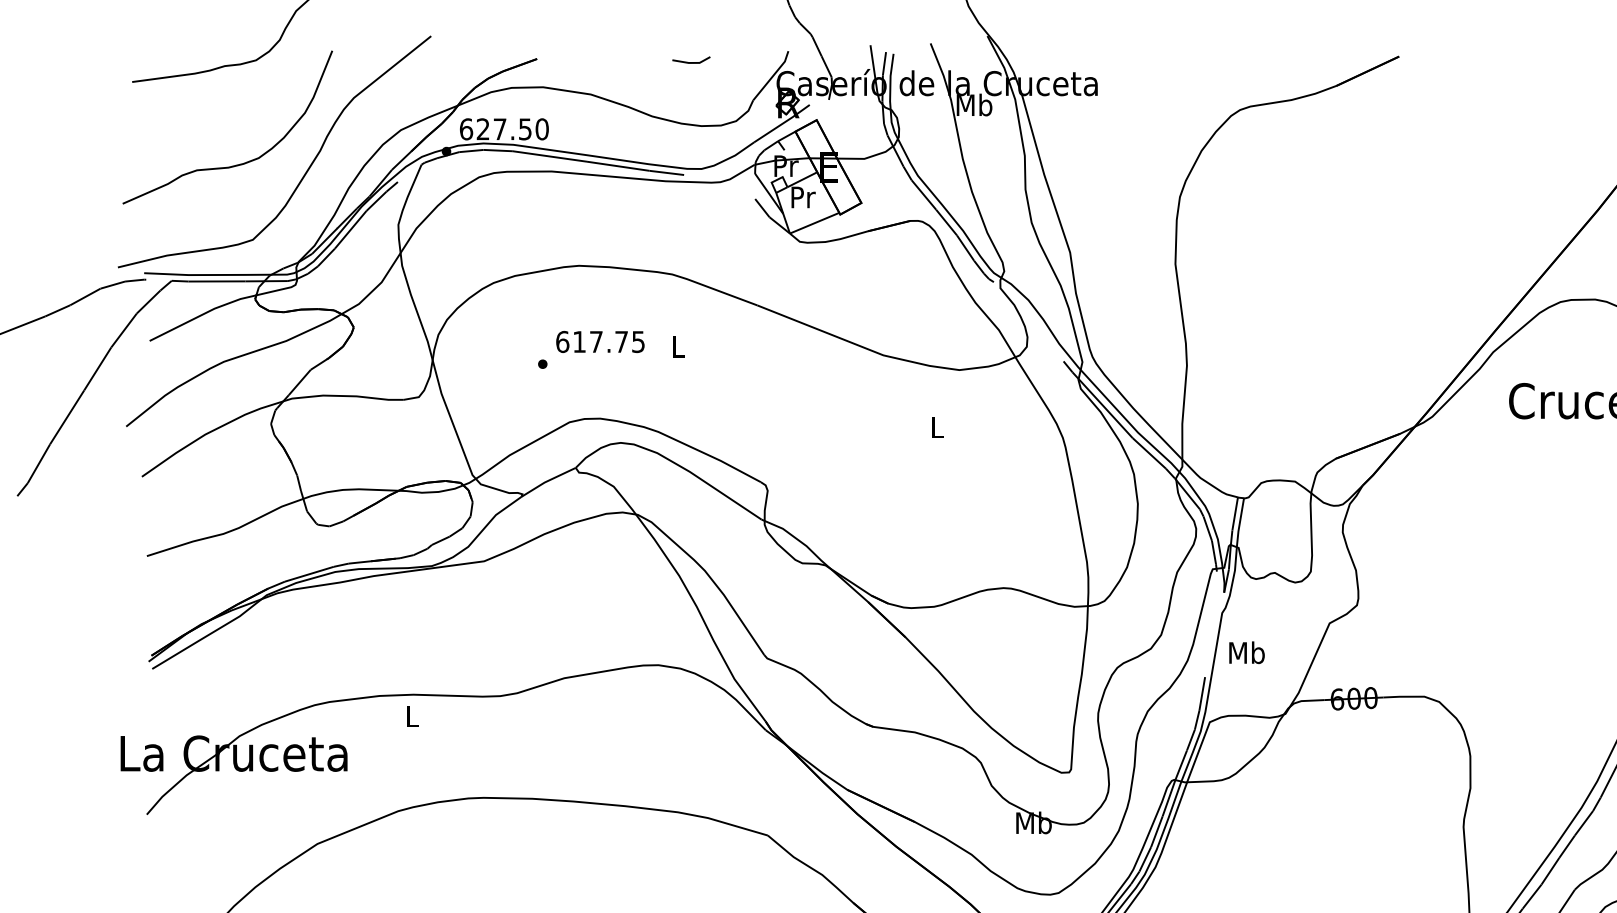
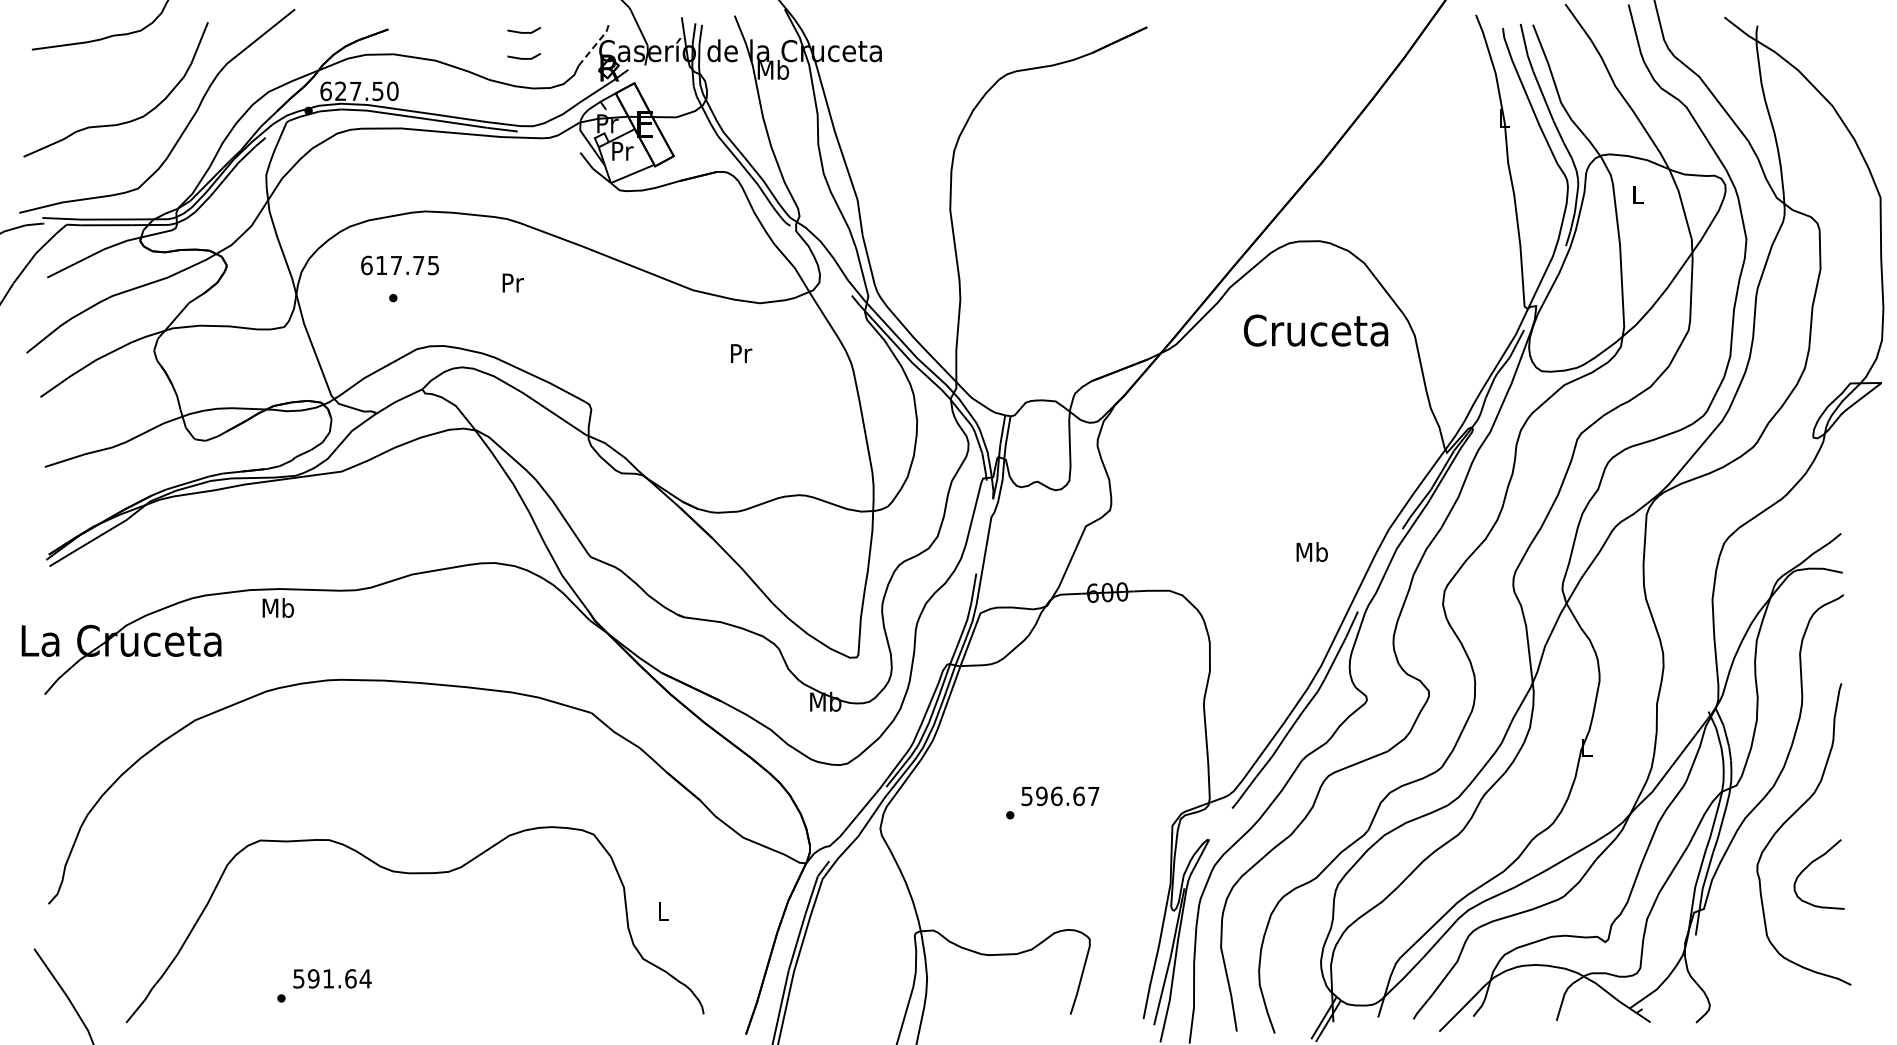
line: (772, 76) -> (595, 44), solid -> dashed
line: (691, 92) -> (524, 58), added
text: (599, 341) -> (399, 265), moved
text: (678, 346) -> (512, 282), L -> Pr
text: (938, 427) -> (741, 353), L -> Pr
text: (1246, 652) -> (1311, 551), moved
text: (411, 715) -> (277, 607), L -> Mb

